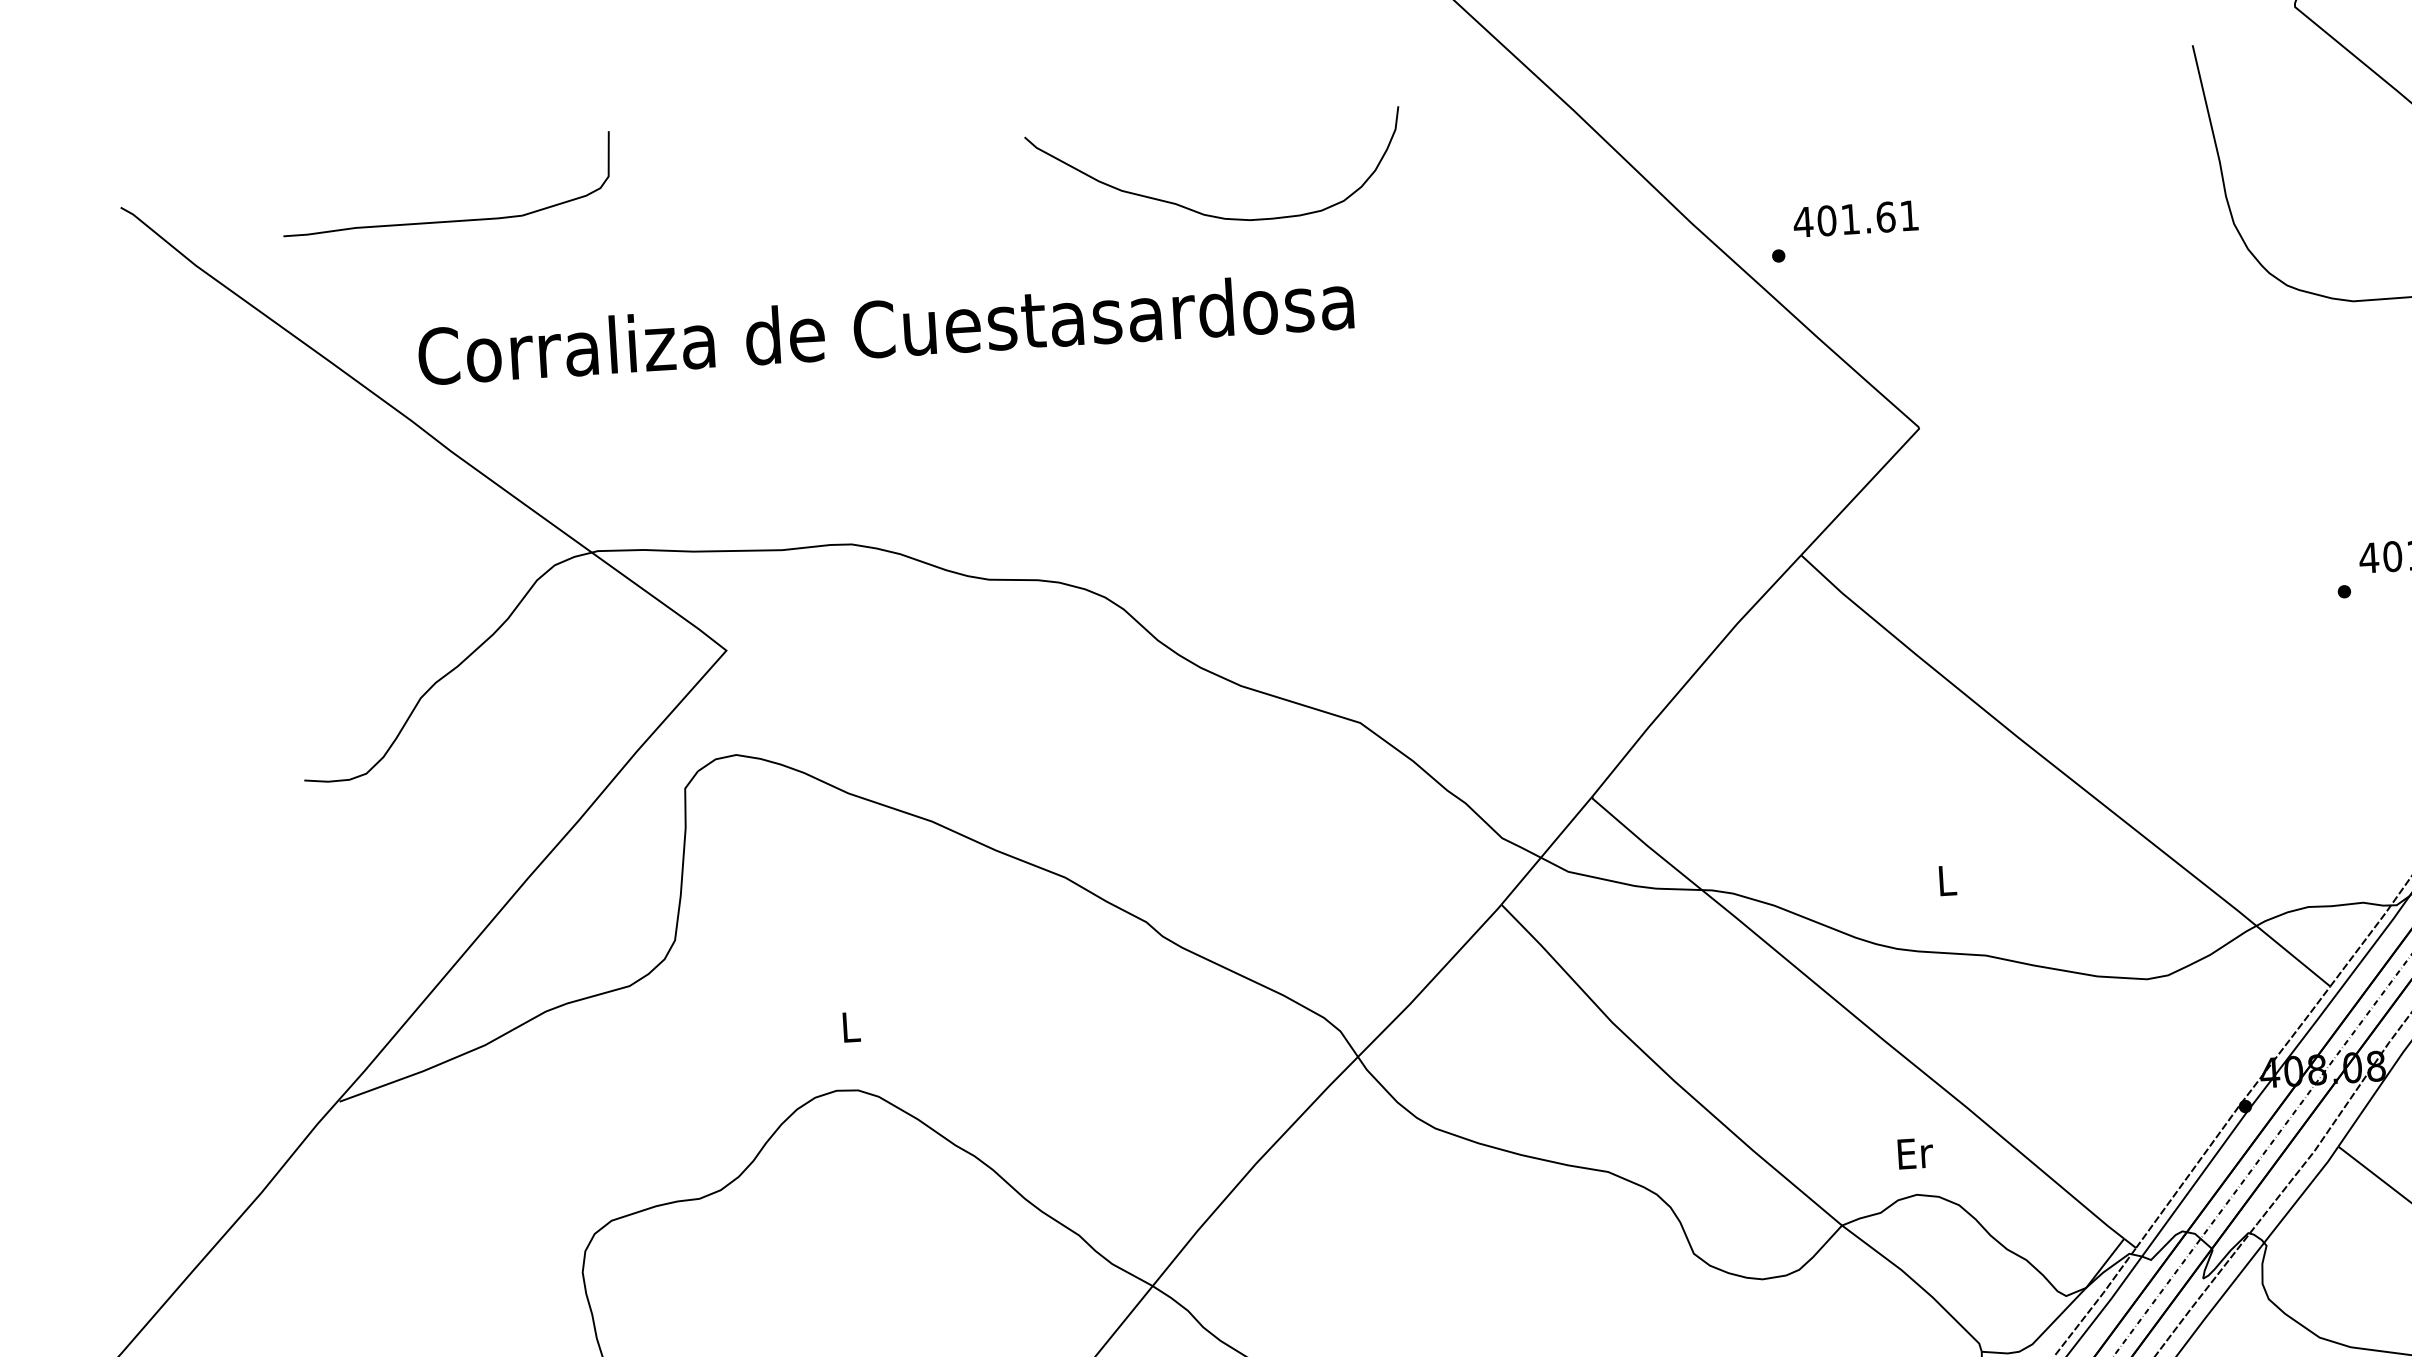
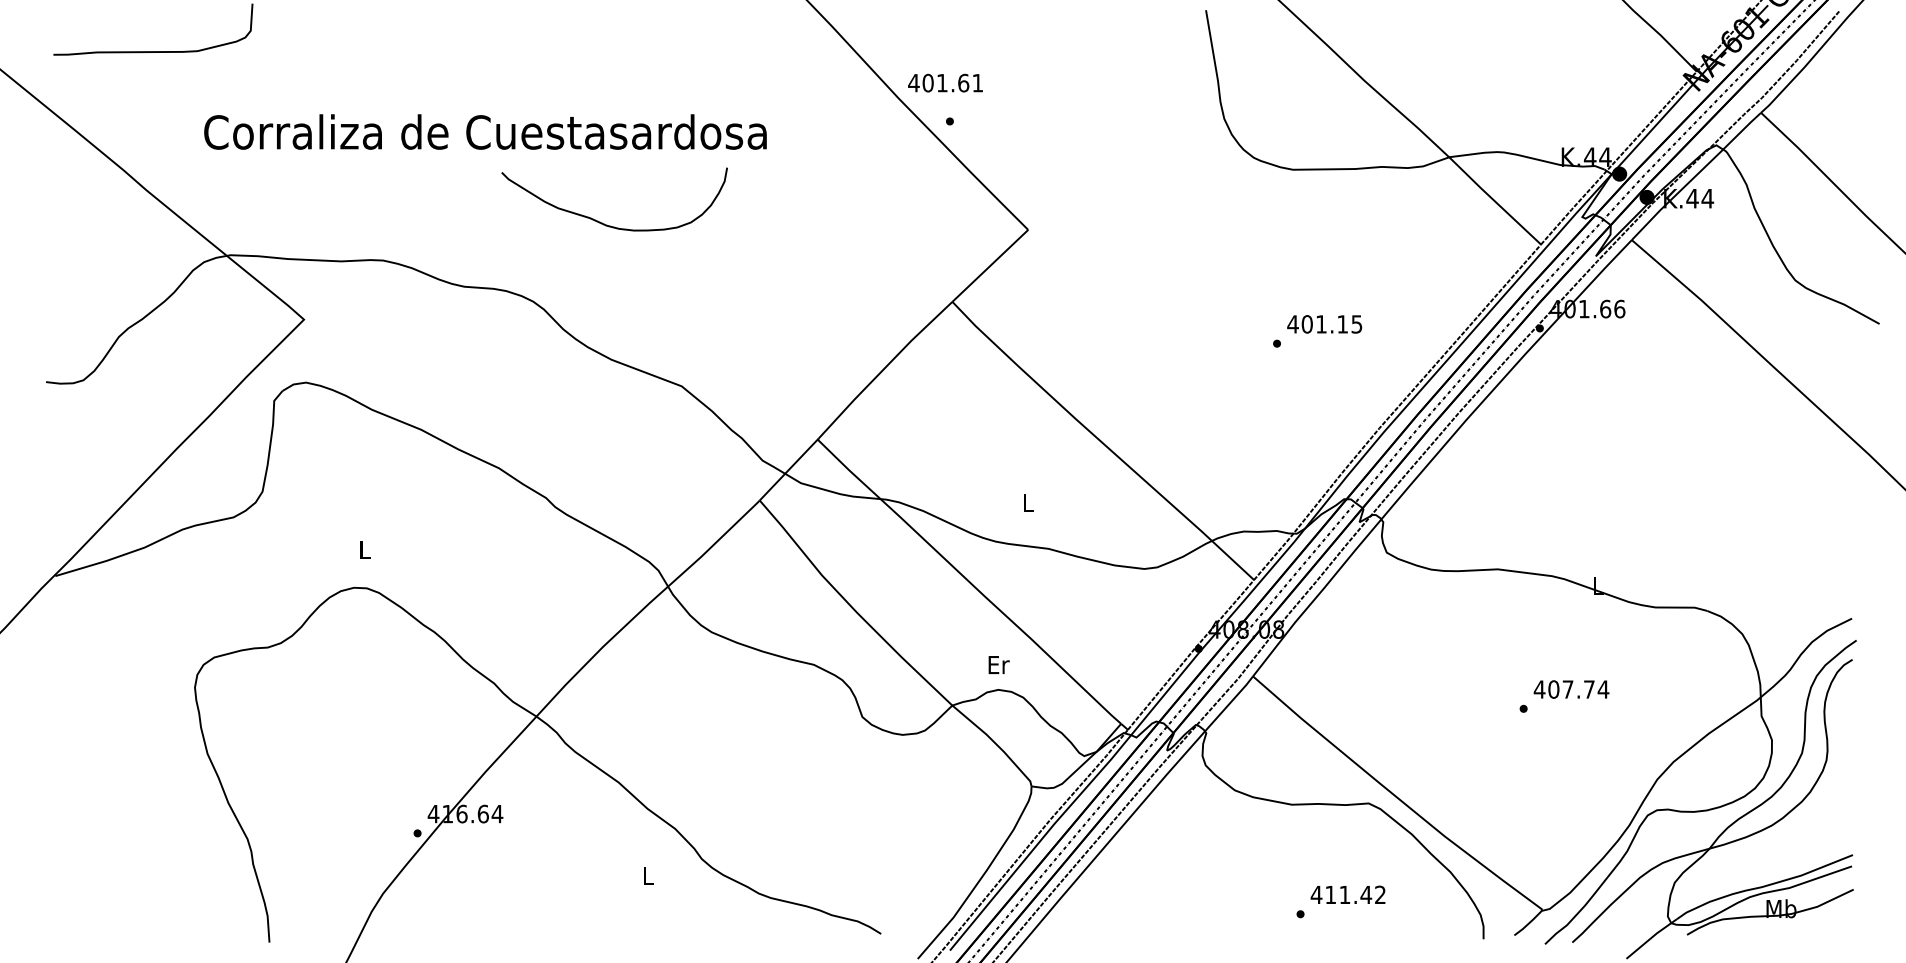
curve: (1196, 209) -> (602, 222), moved
text: (1855, 217) -> (945, 82), moved
text: (885, 327) -> (485, 131), moved

